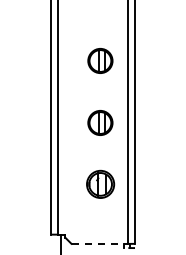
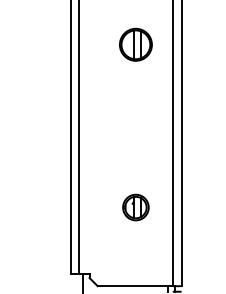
part: (100, 122) -> (136, 126), removed
part: (99, 183) -> (134, 206), size x0.71
line: (100, 243) -> (136, 285), dashed -> solid

